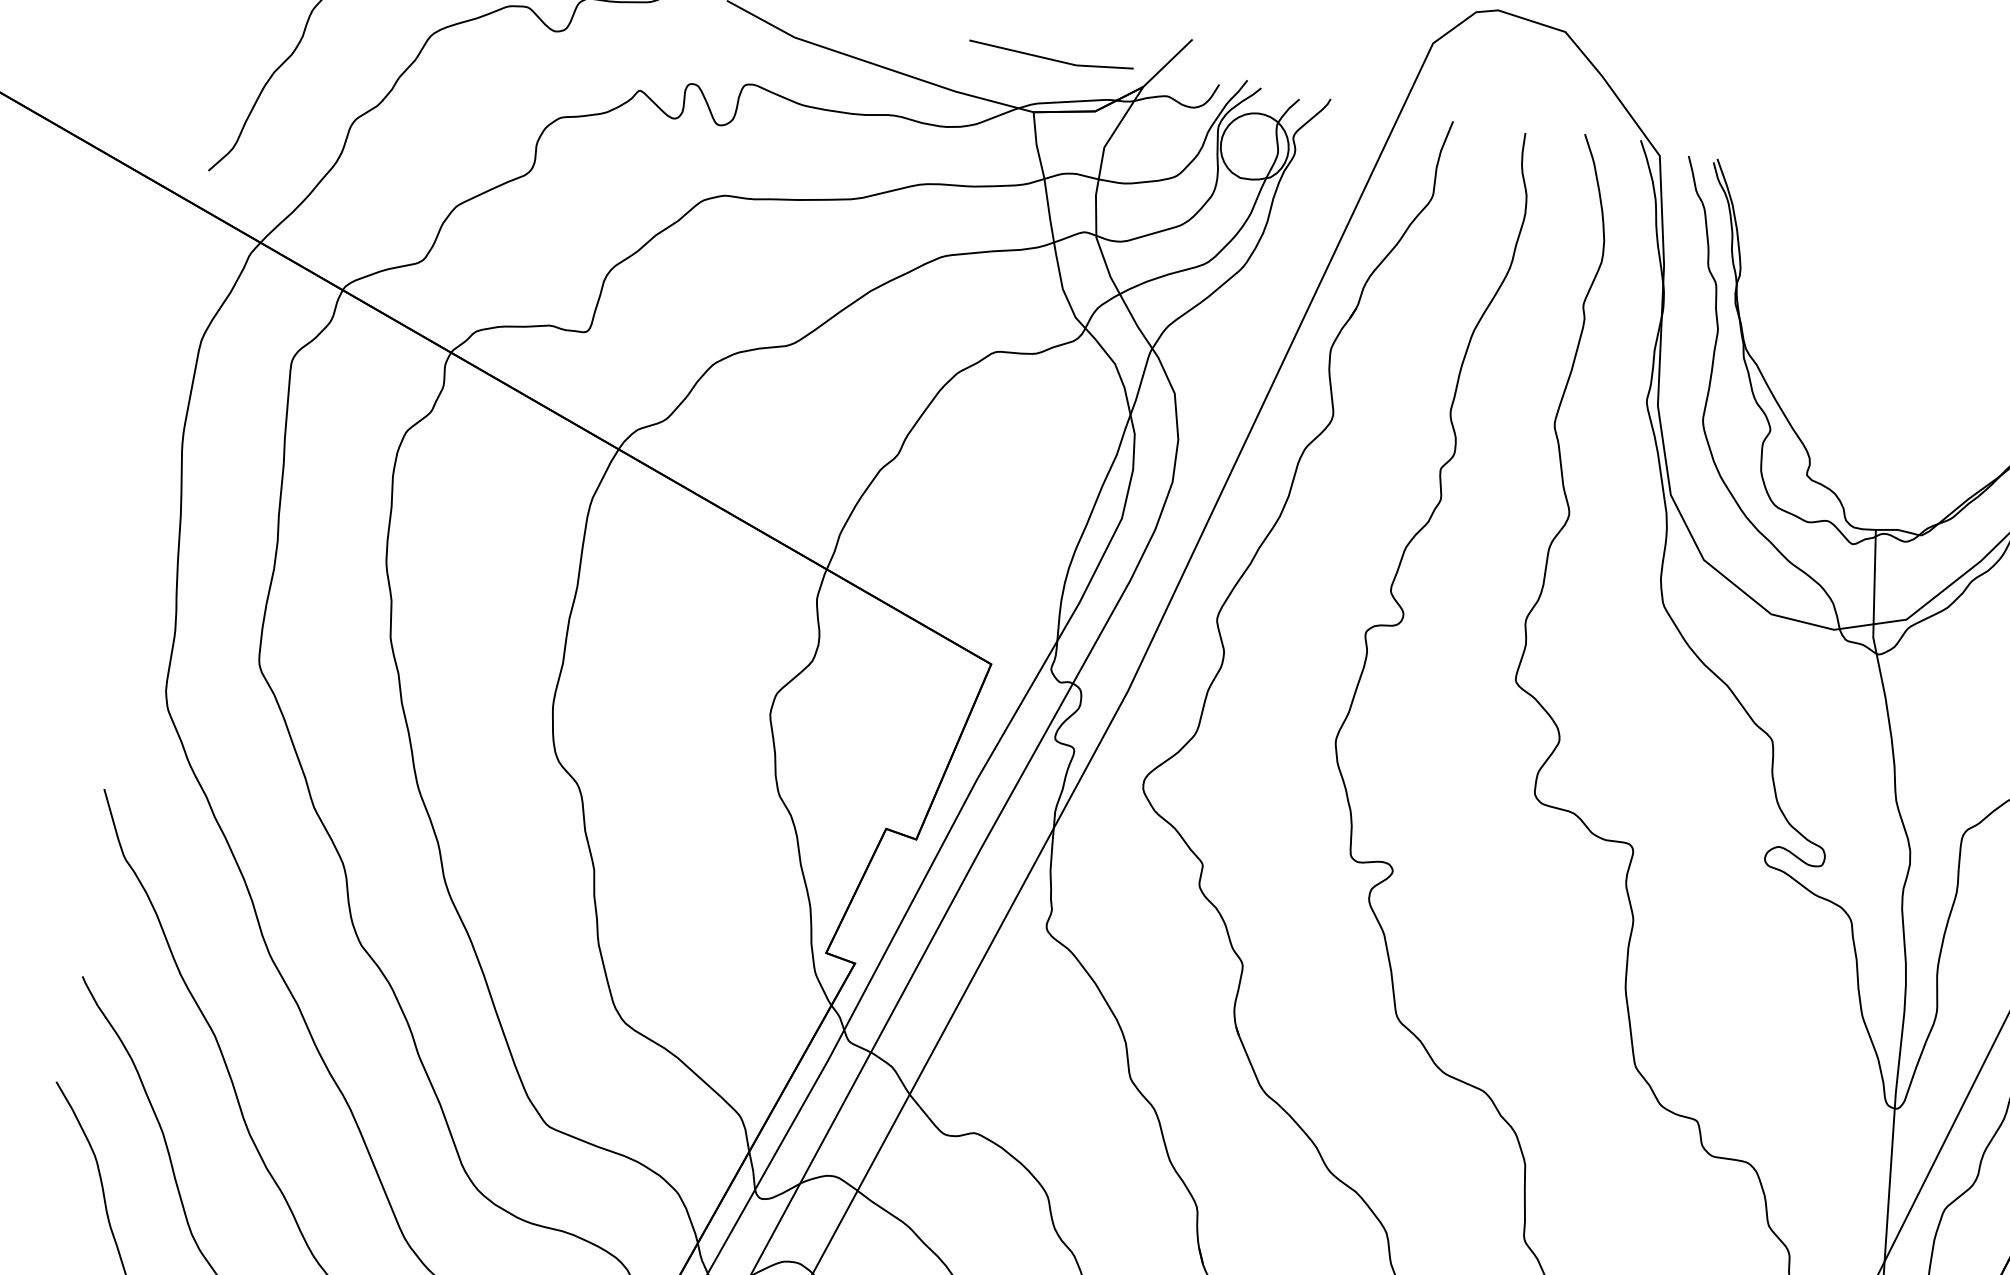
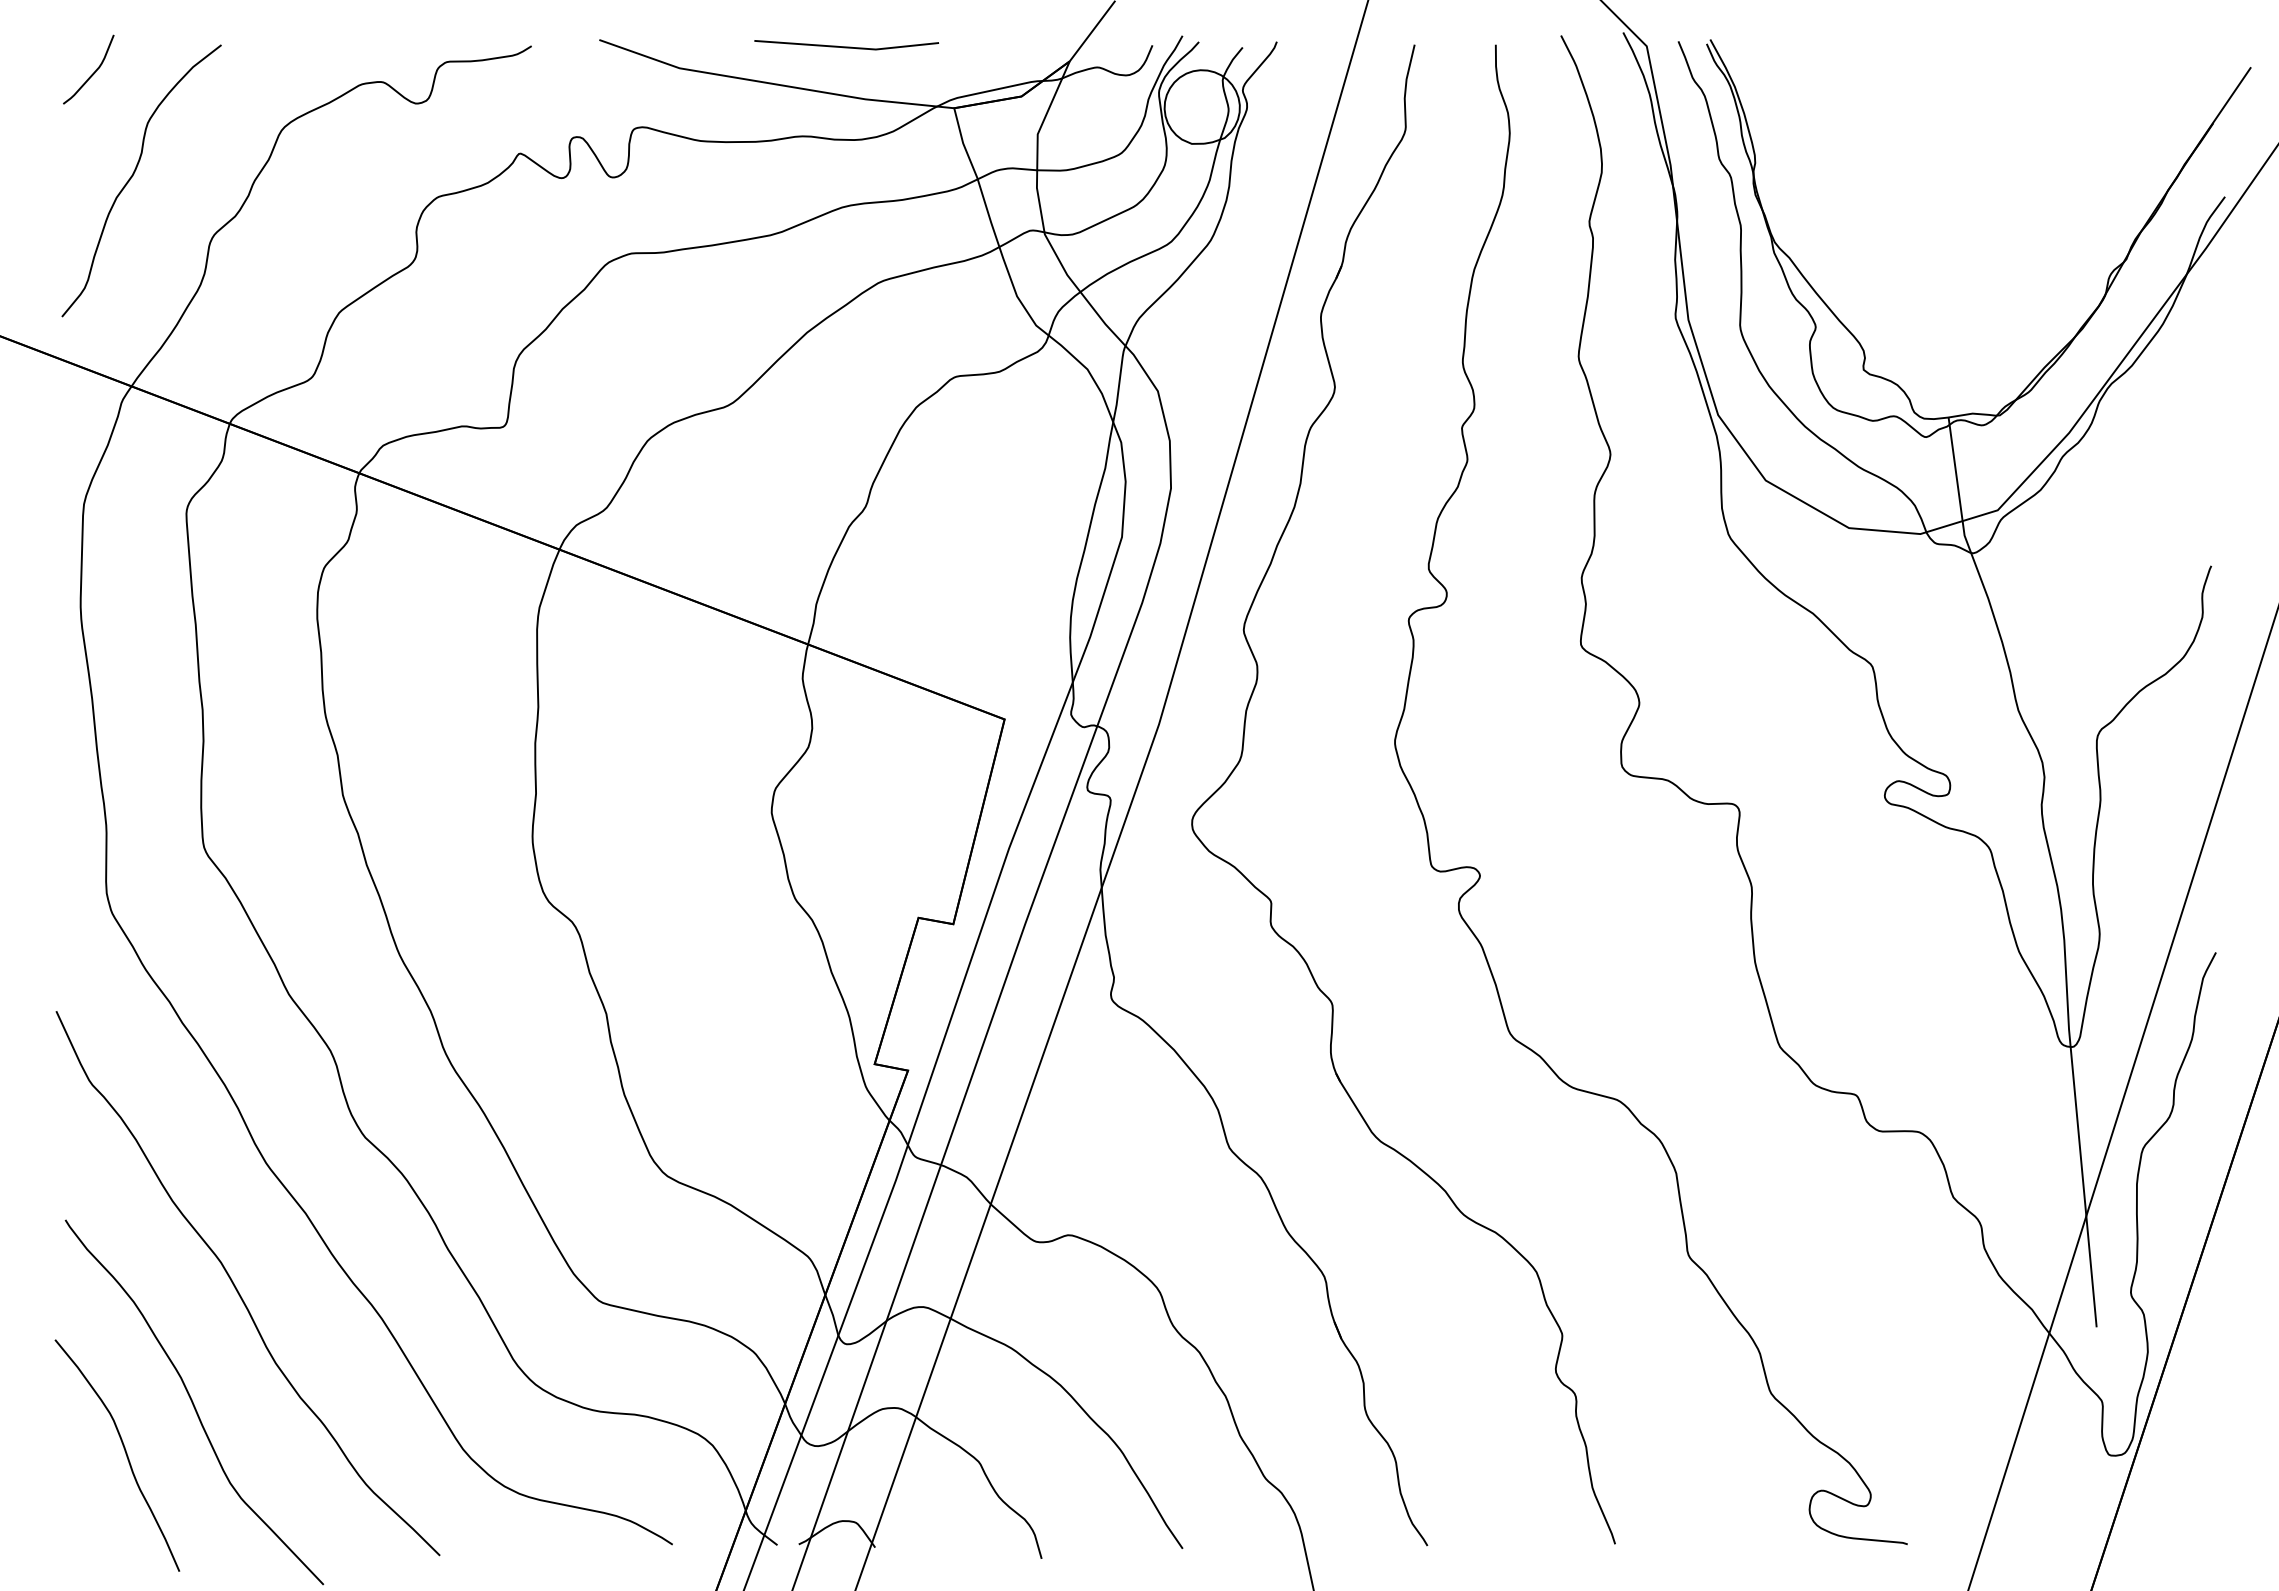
line: (1050, 58) -> (846, 46), moved

